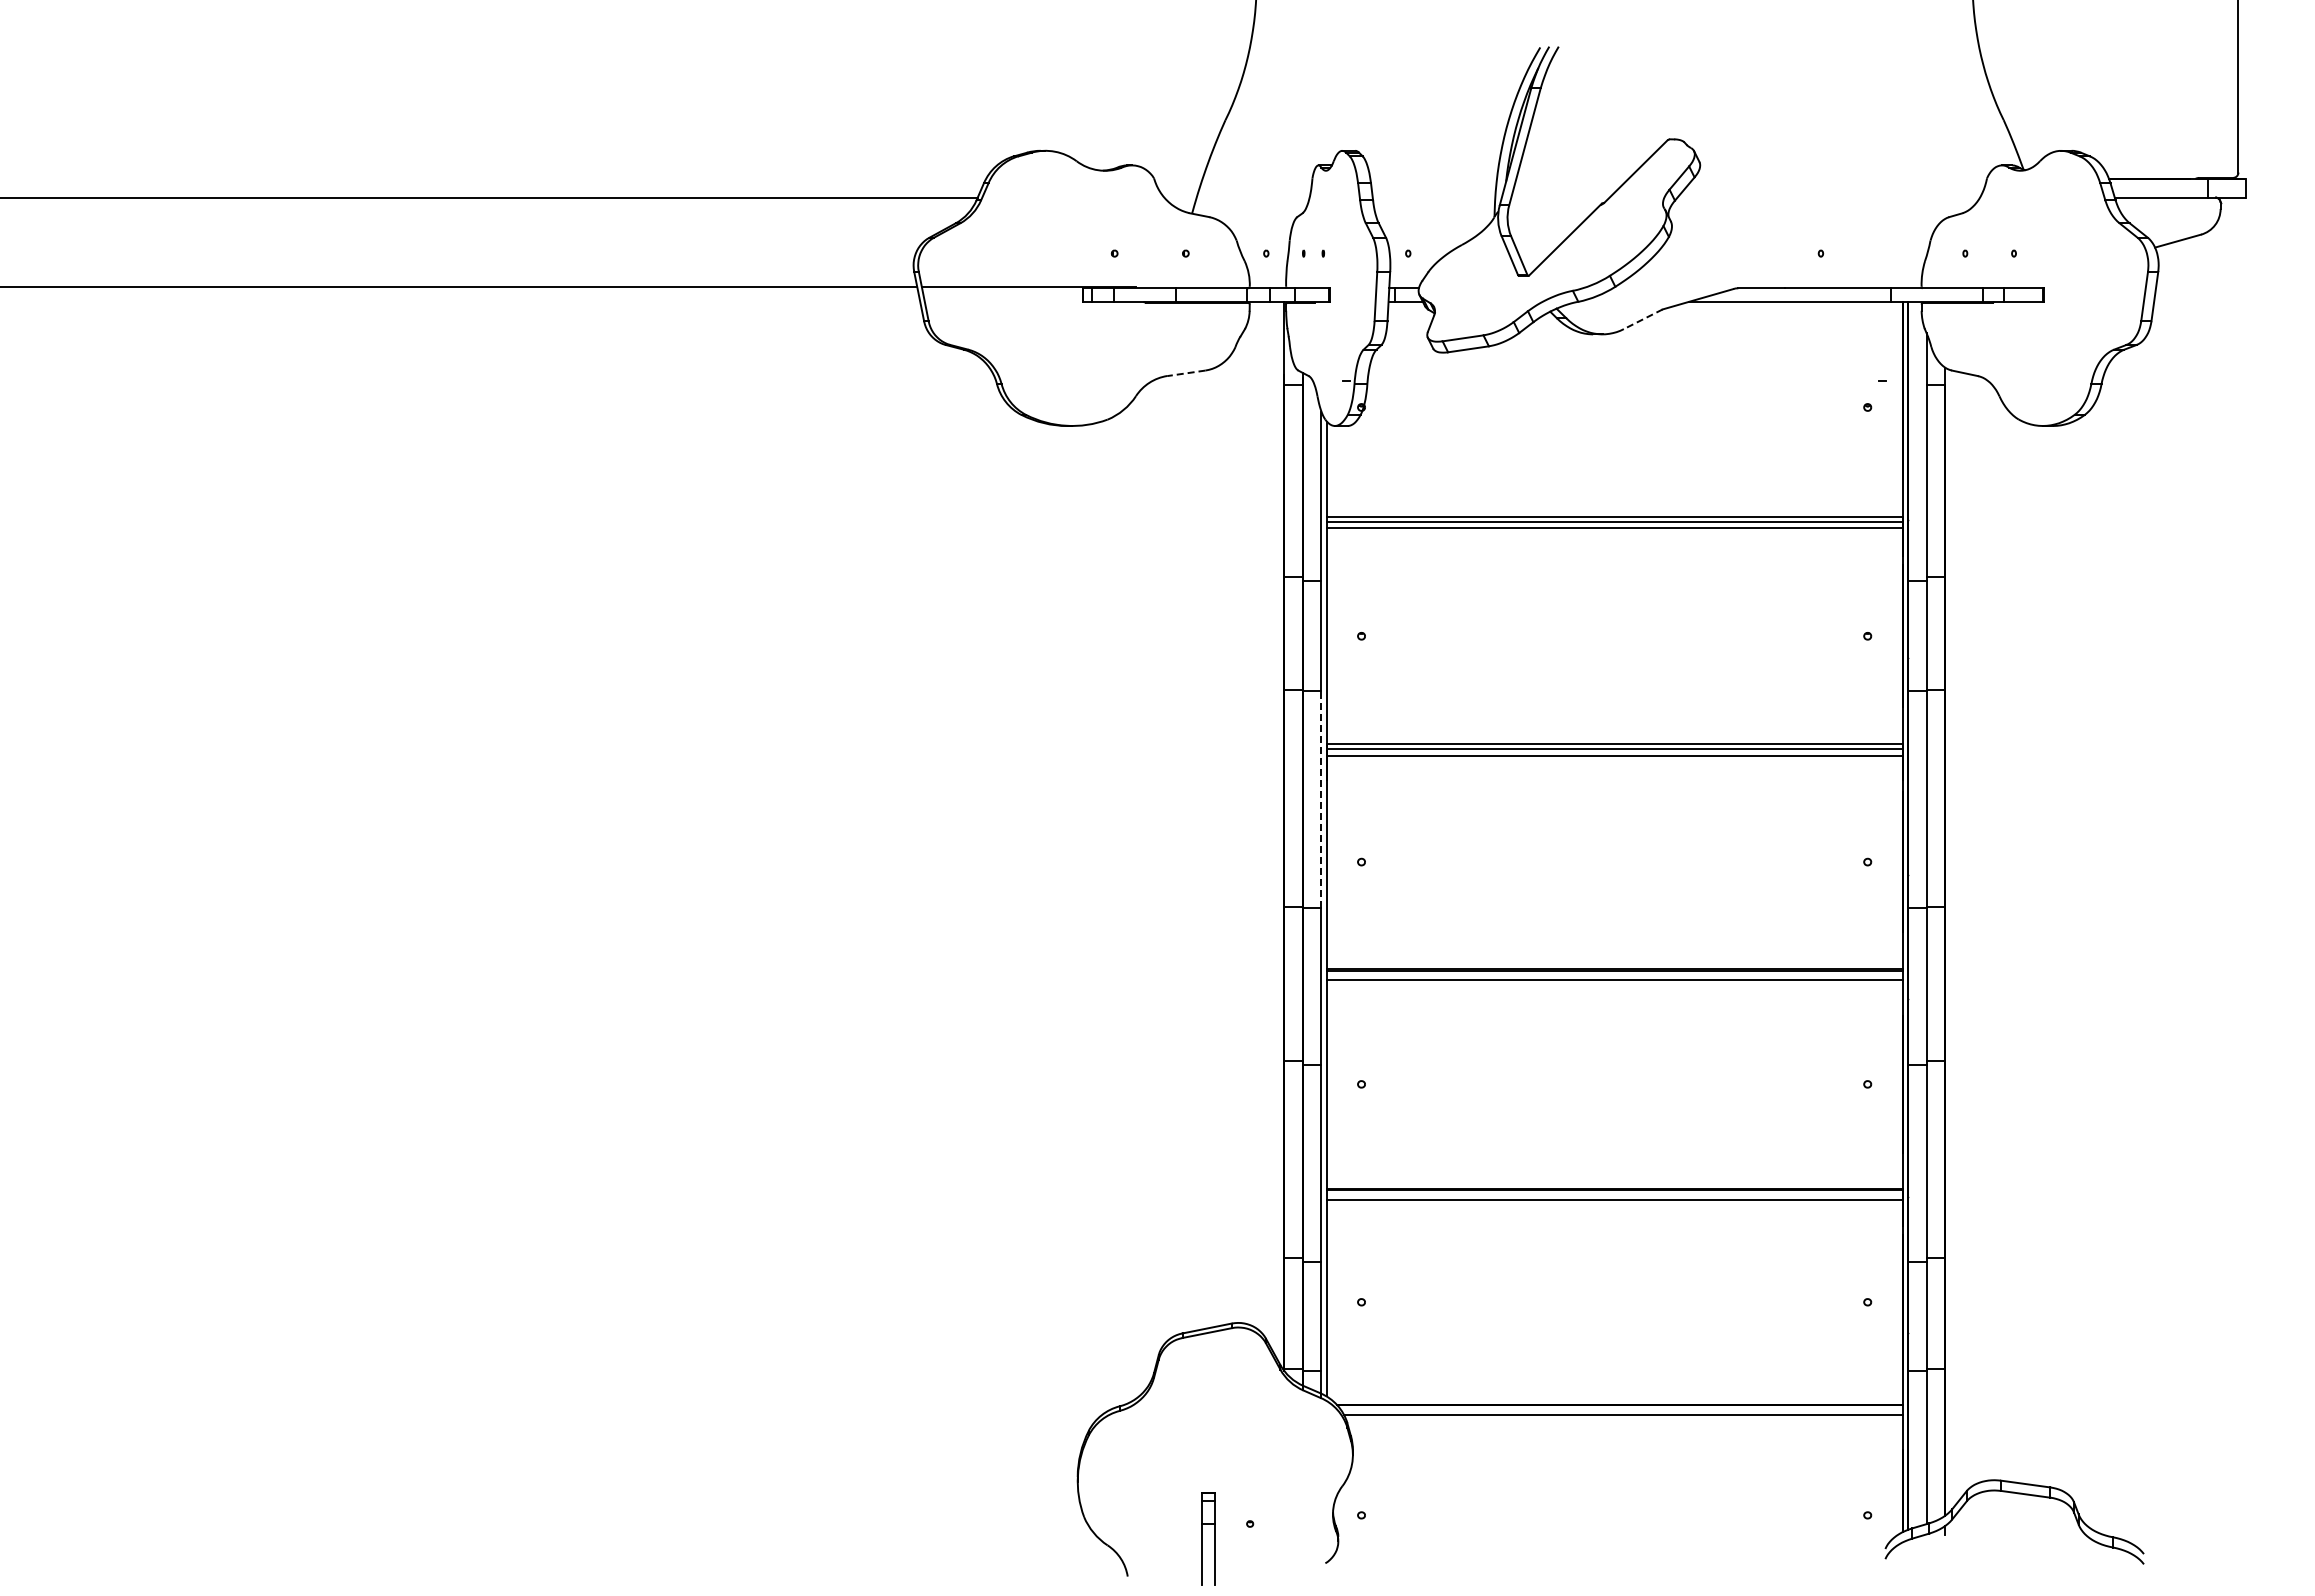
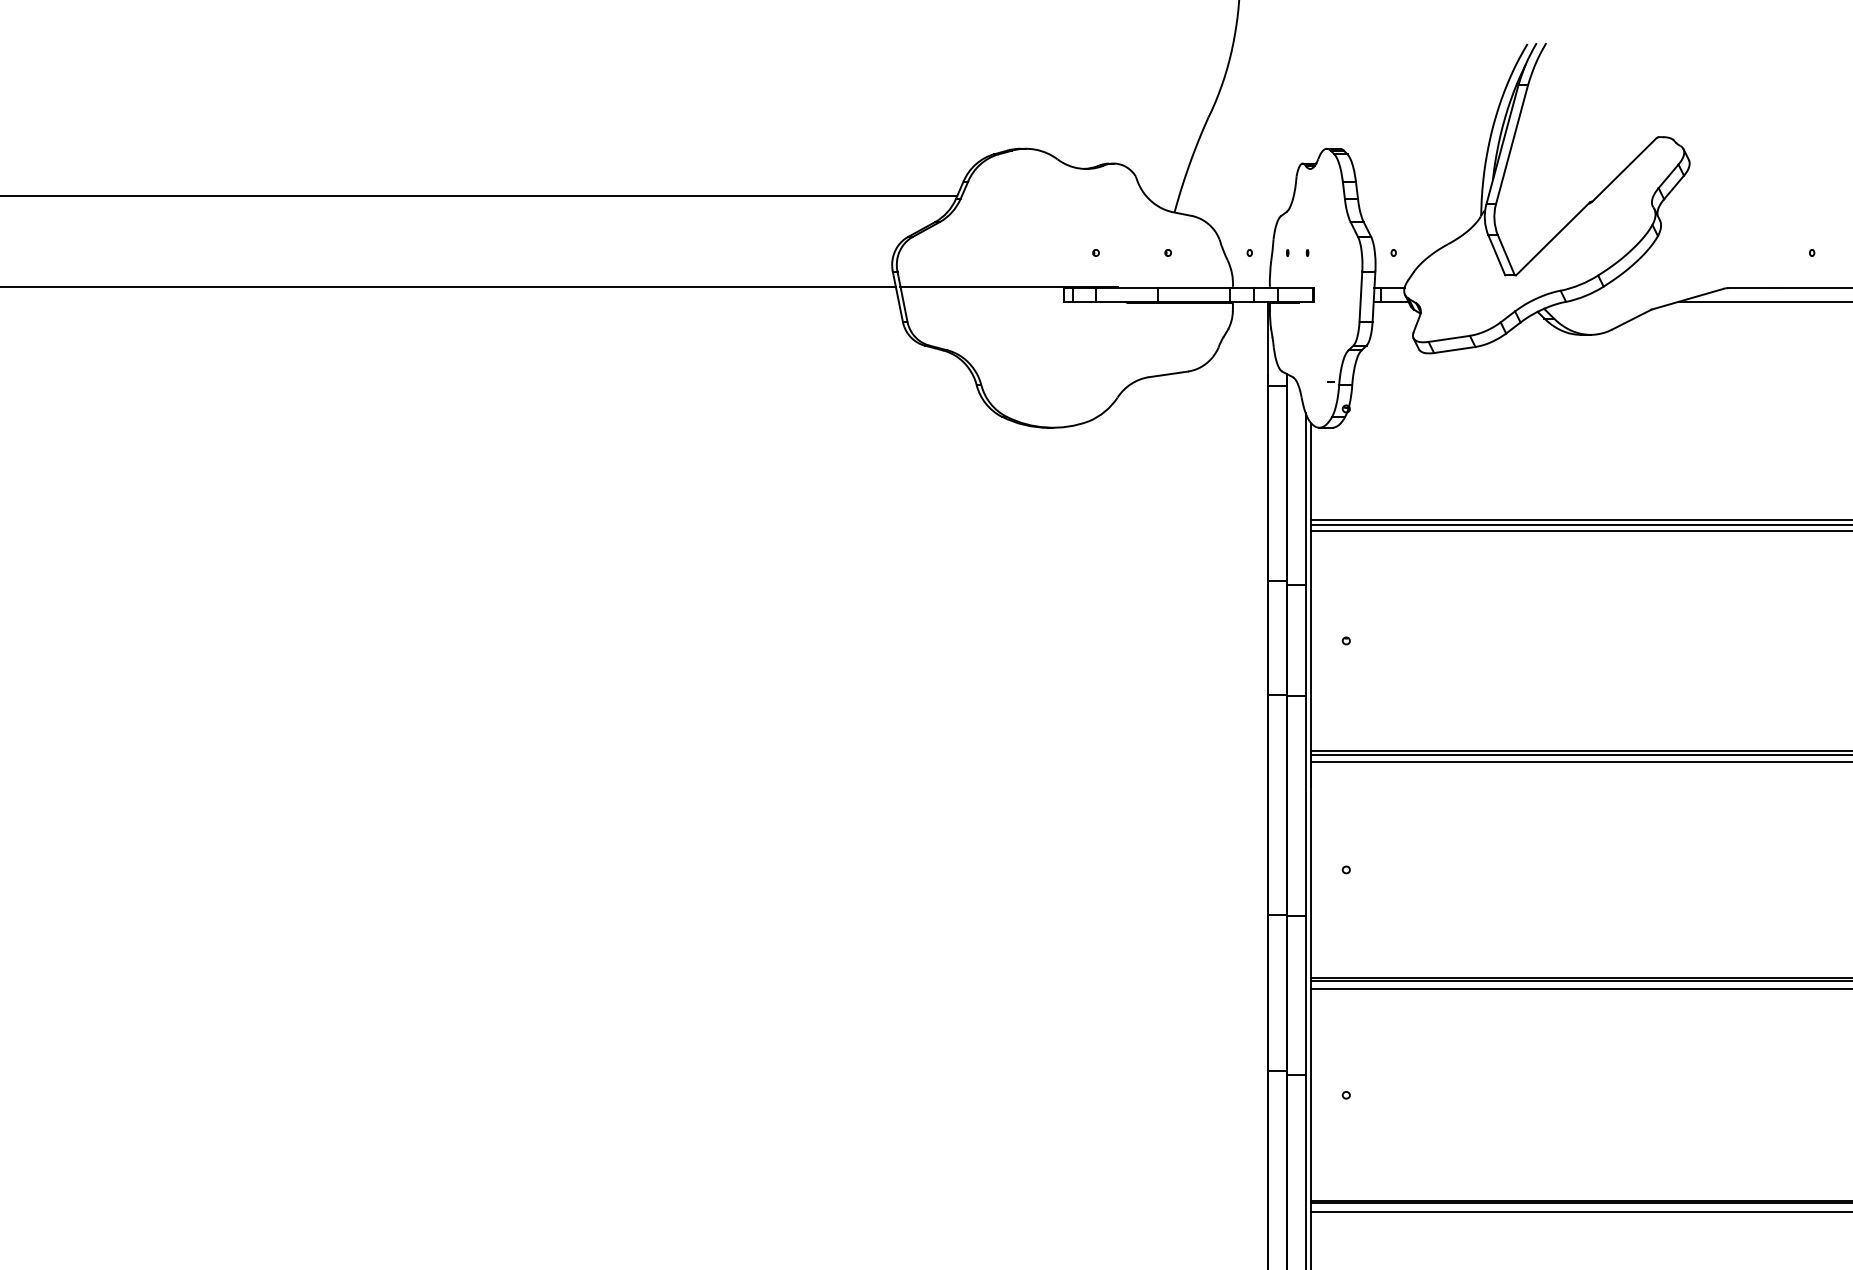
line: (1643, 319) -> (1632, 319), dashed -> solid
line: (1185, 373) -> (1167, 374), dashed -> solid
line: (1321, 798) -> (1305, 805), dashed -> solid

